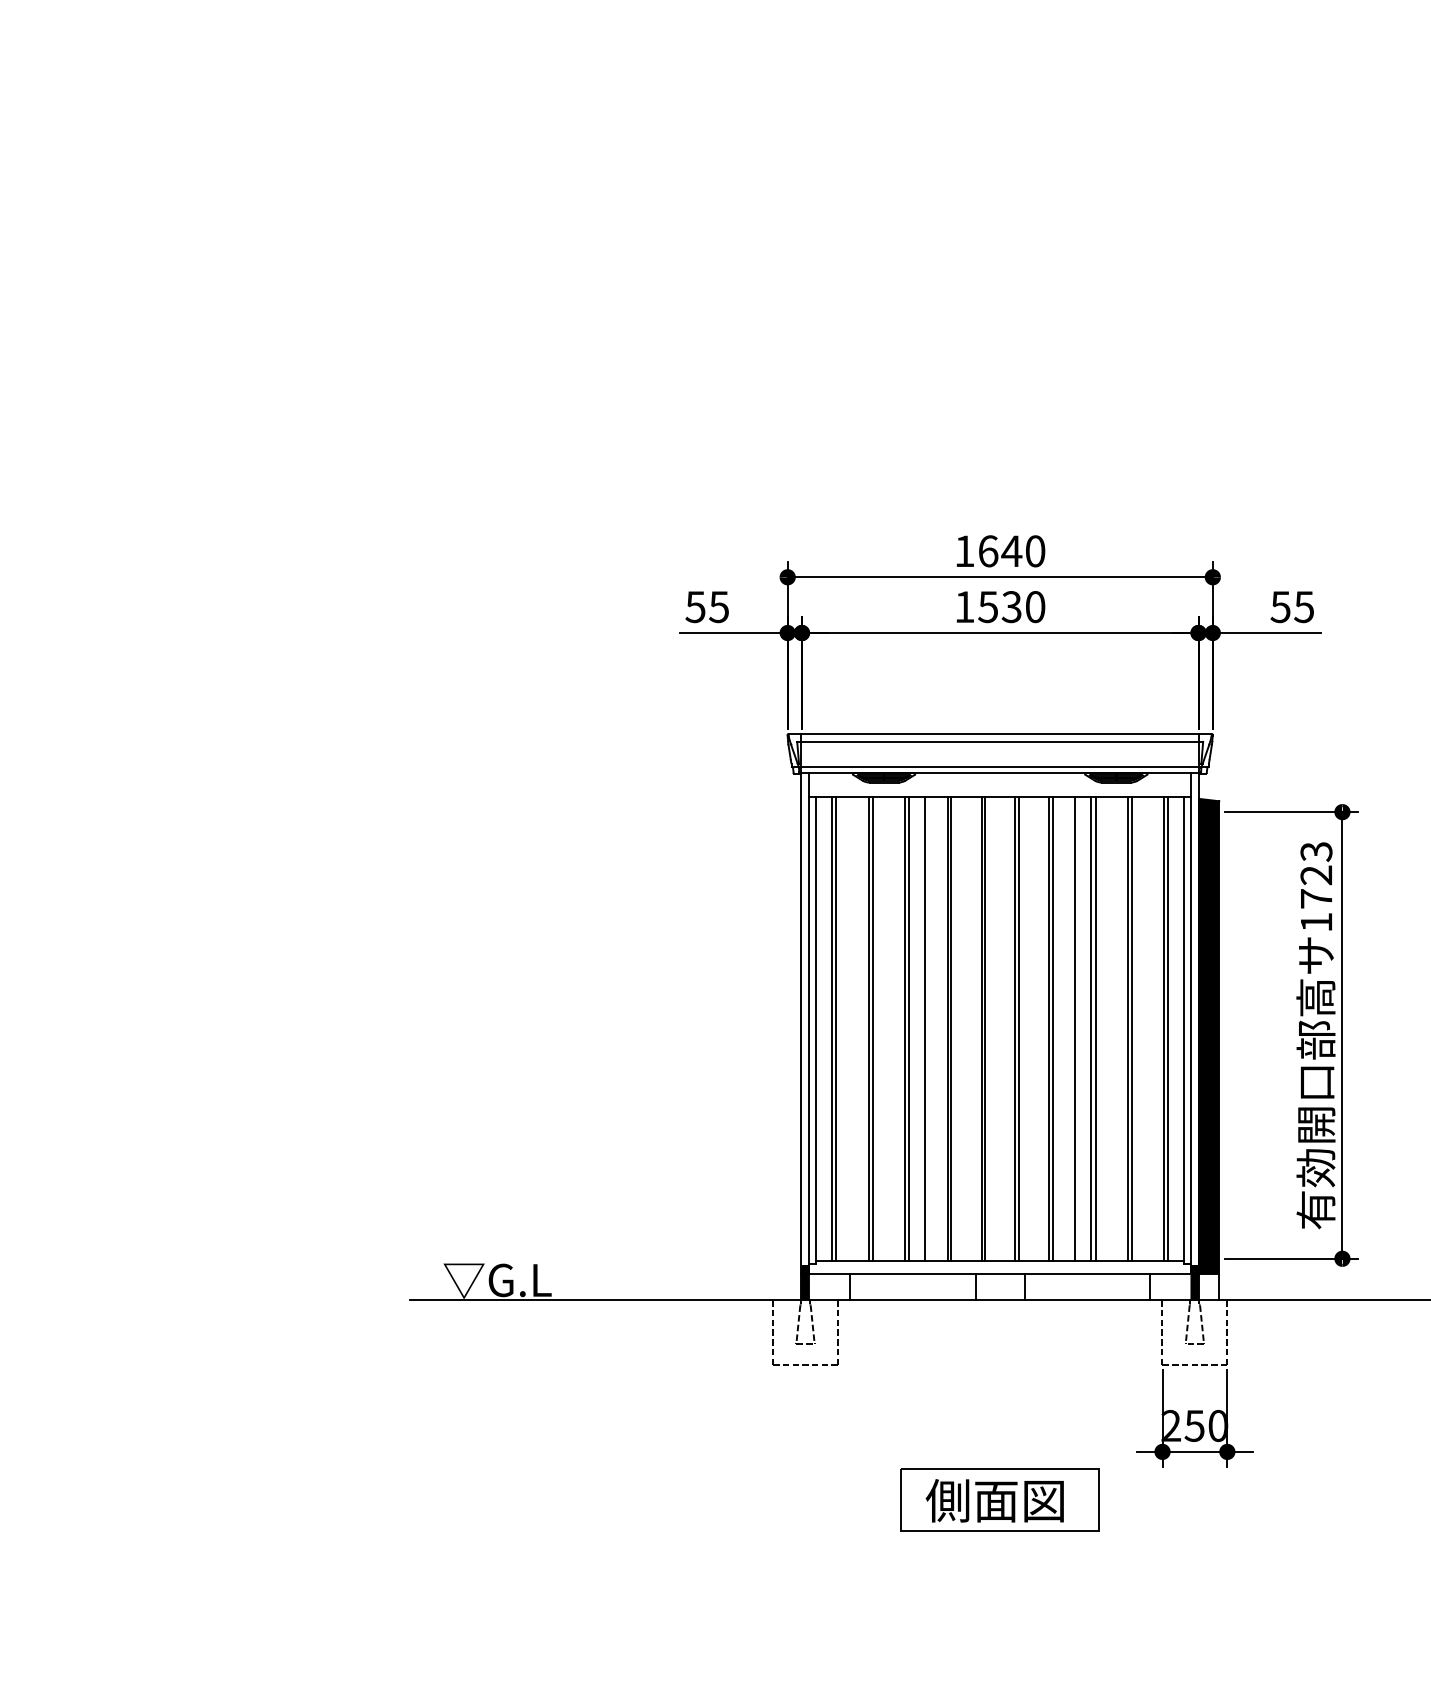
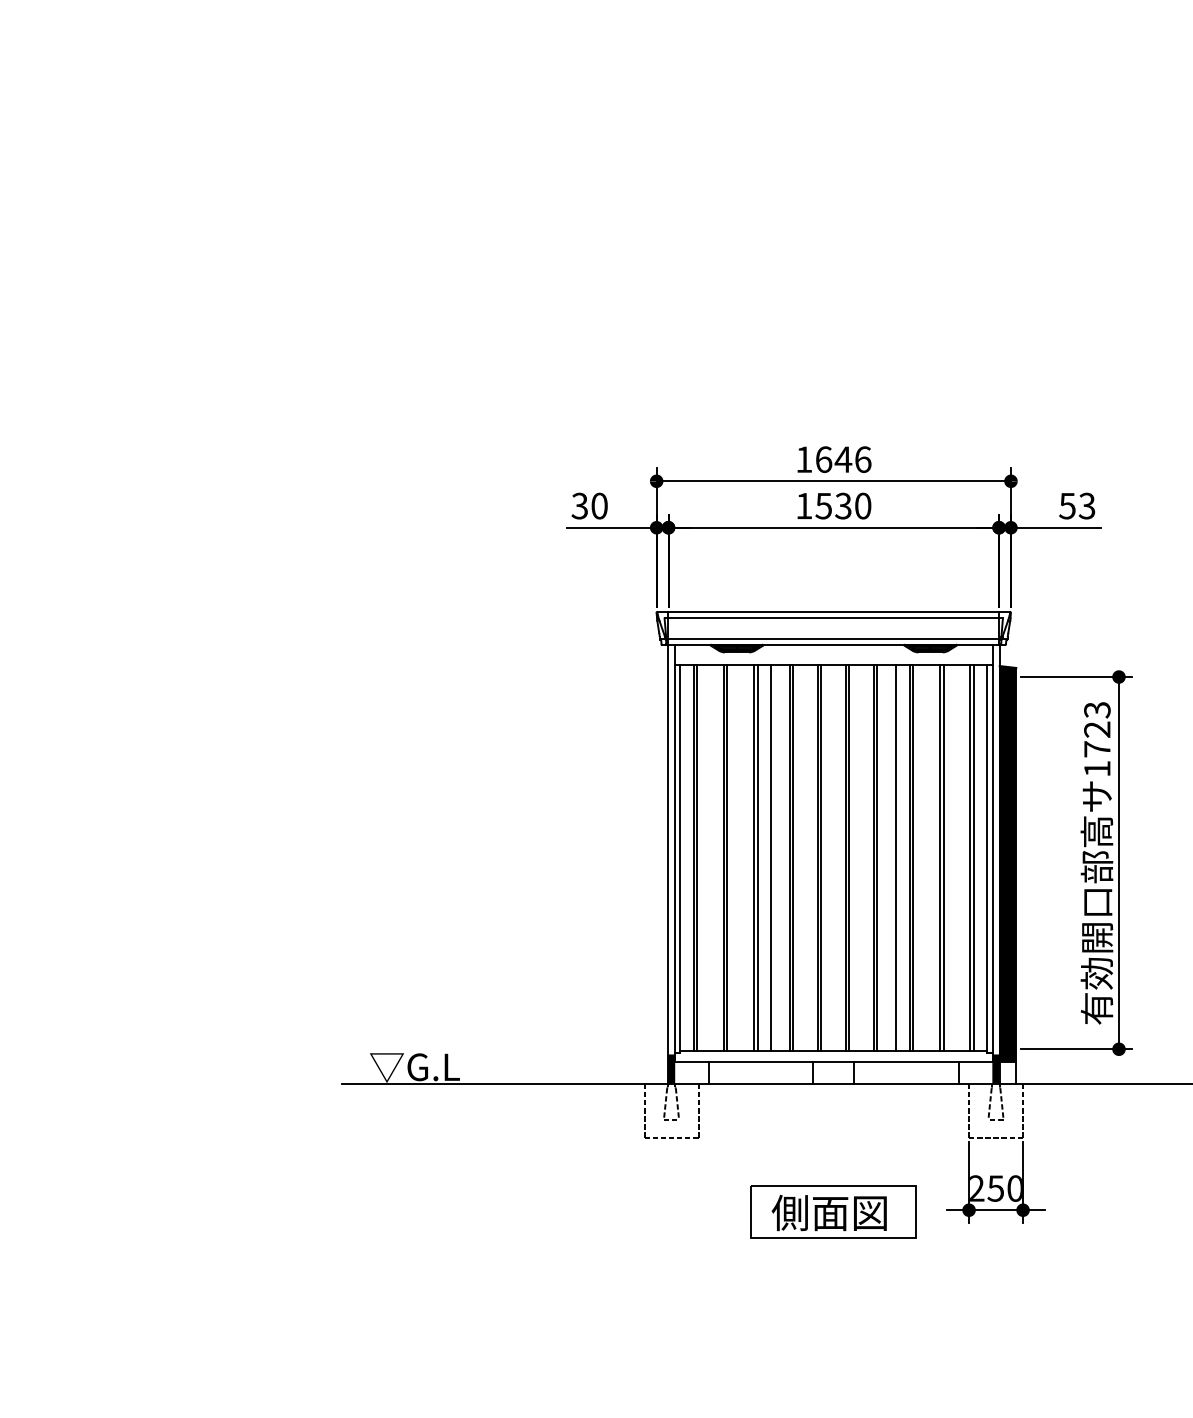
text: (1035, 551) -> (863, 459), 1640 -> 1646
text: (707, 606) -> (589, 505), 55 -> 30
text: (1304, 606) -> (1087, 505), 55 -> 53
part: (999, 1499) -> (833, 1211), moved

